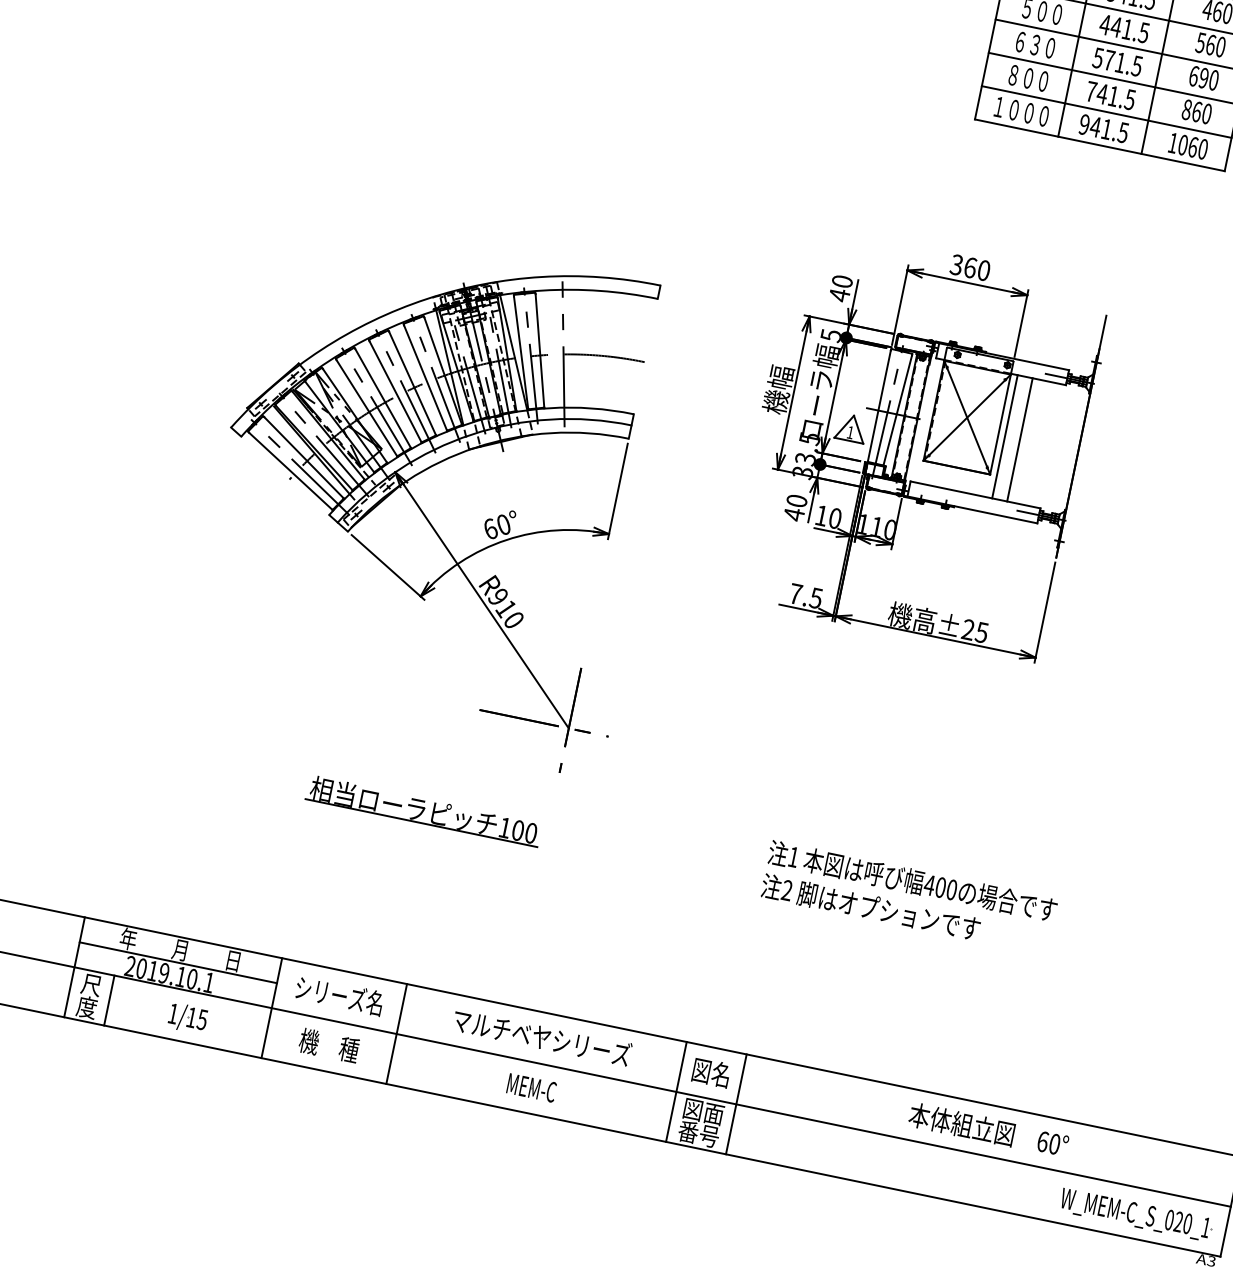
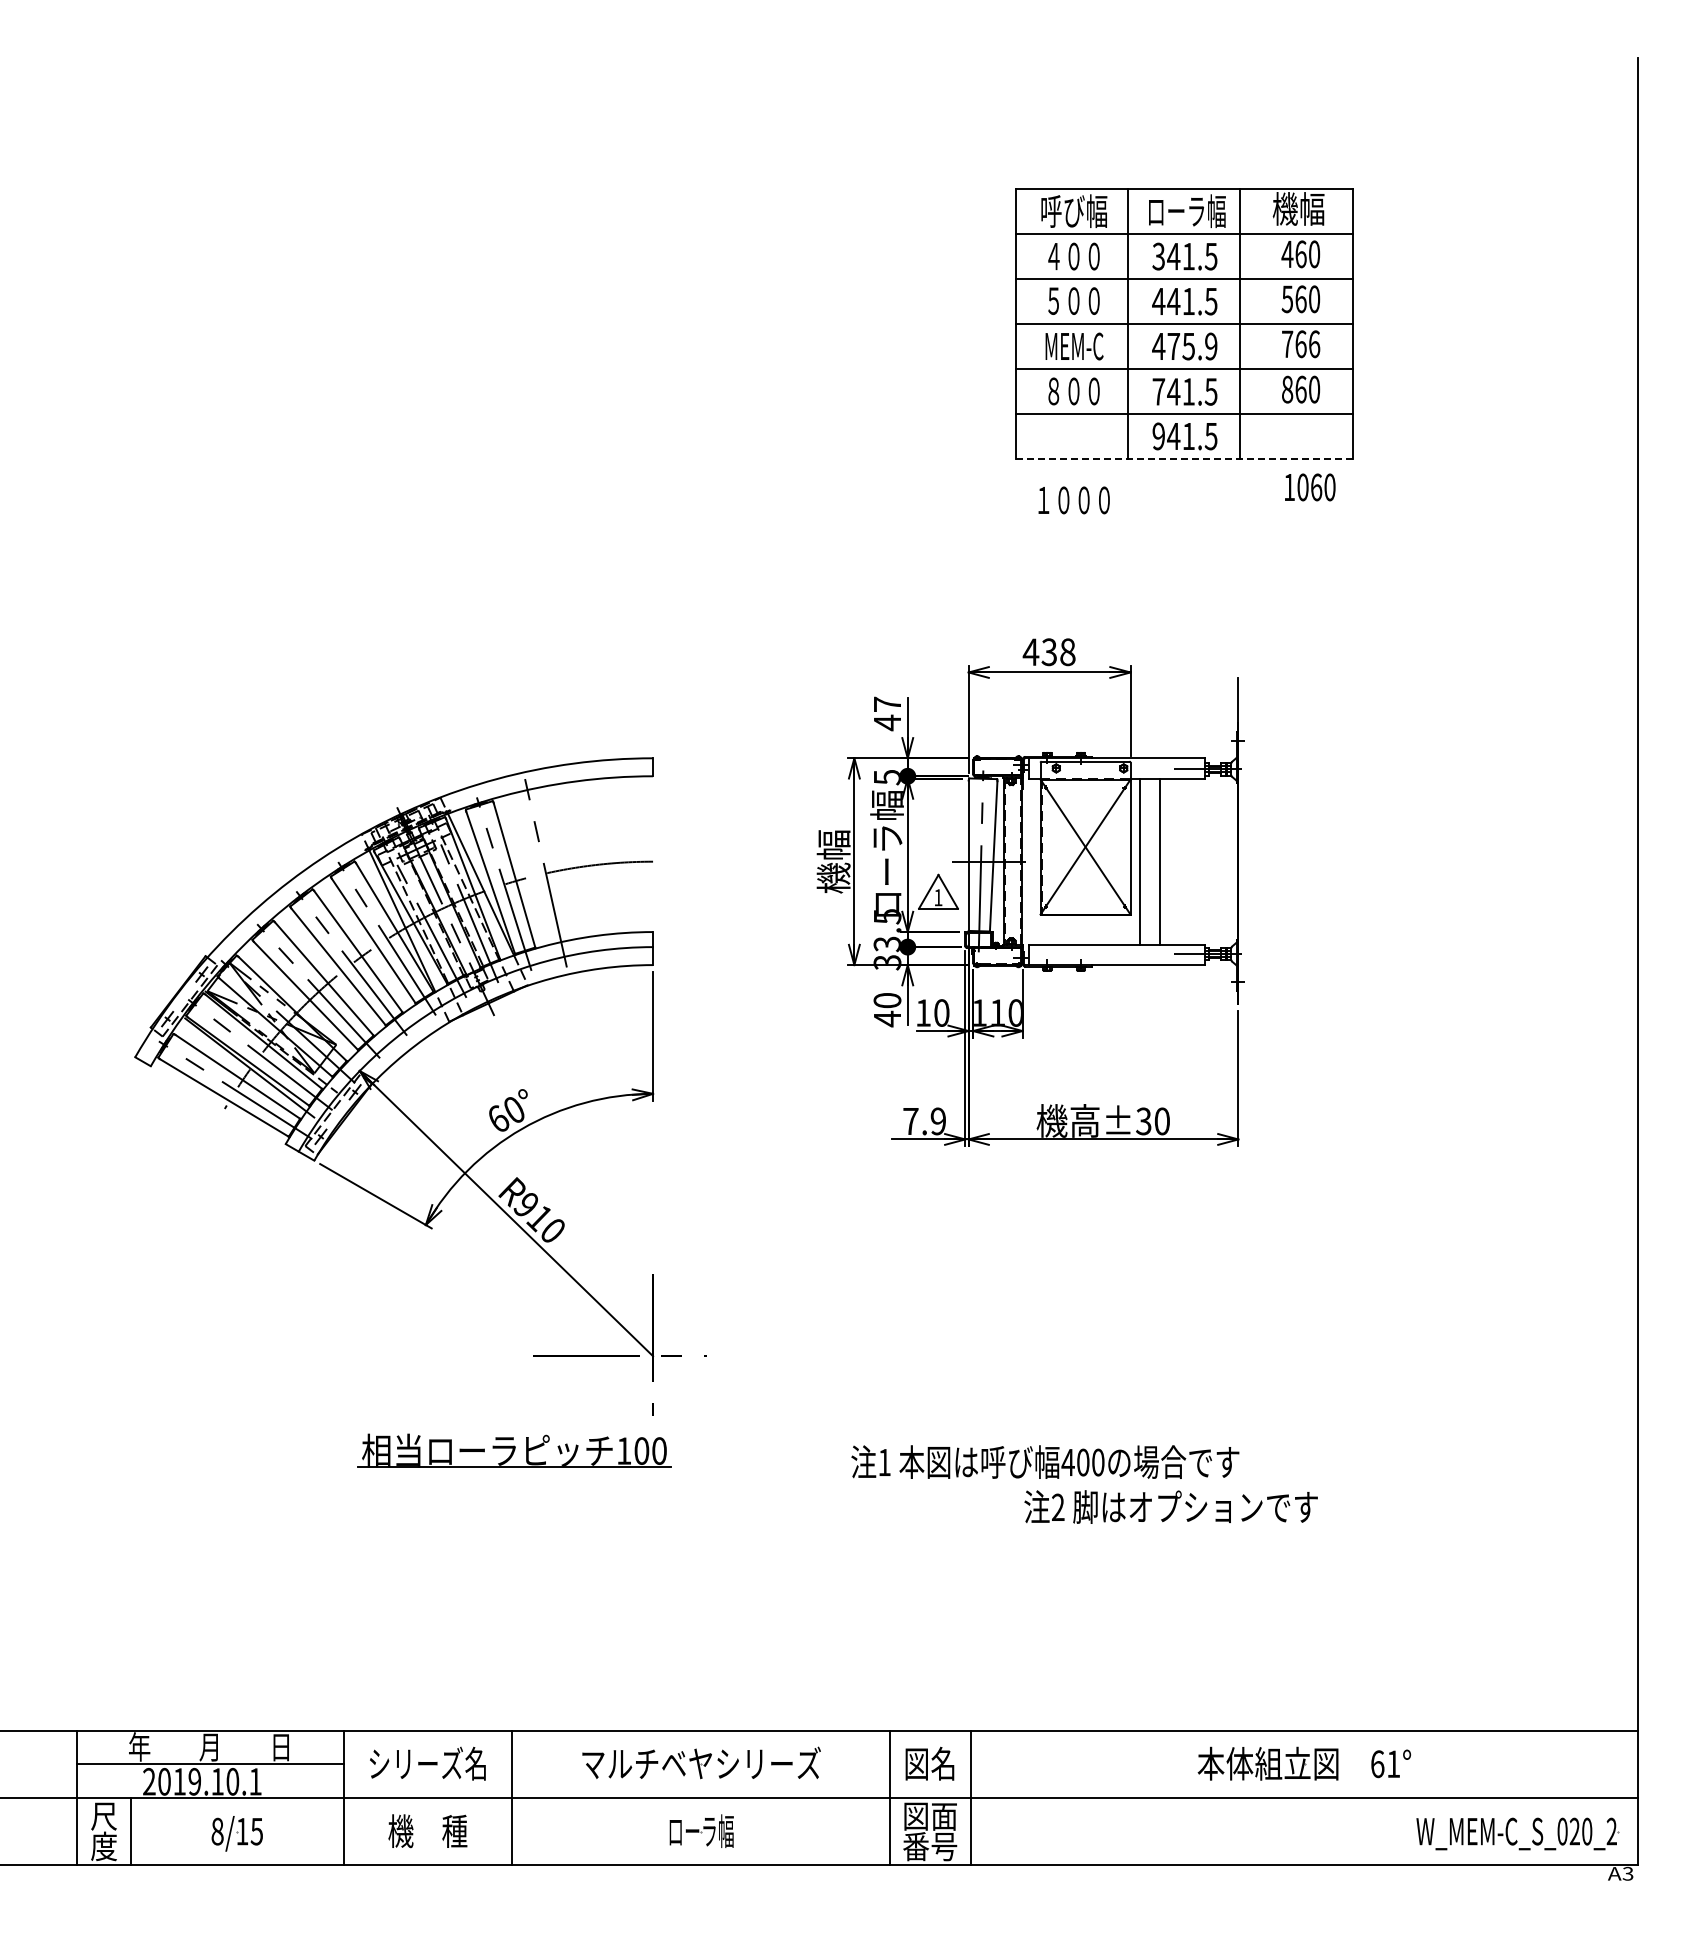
text: (1035, 45) -> (1074, 346), ６３０ -> MEM-C
text: (1117, 62) -> (1184, 346), 571.5 -> 475.9
text: (1204, 78) -> (1301, 344), 690 -> 766
text: (1021, 111) -> (1073, 500), moved
line: (1100, 145) -> (1184, 458), solid -> dashed
text: (1188, 146) -> (1310, 487), moved
text: (969, 267) -> (1048, 652), 360 -> 438
text: (842, 280) -> (887, 703), 40 -> 47
text: (815, 598) -> (937, 1121), 7.5 -> 7.9
text: (974, 631) -> (1152, 1121), ±25 -> ±30
part: (423, 810) -> (514, 1450), moved
text: (912, 881) -> (1045, 1461), moved
text: (870, 907) -> (1170, 1506), moved
text: (173, 1013) -> (217, 1831), 1/15 -> 8/15
text: (531, 1087) -> (701, 1830), MEM-C -> ローラ幅
text: (1054, 1144) -> (1393, 1764), 60° -> 61°
text: (1205, 1227) -> (1611, 1831), W_MEM-C_S_020_1 -> W_MEM-C_S_020_2

